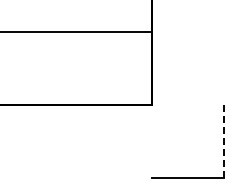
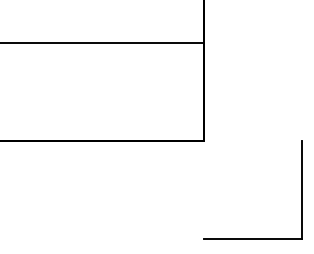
line: (224, 140) -> (302, 188), dashed -> solid

